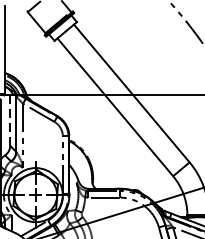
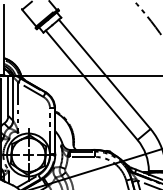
line: (10, 121) -> (8, 96), dashed -> solid

